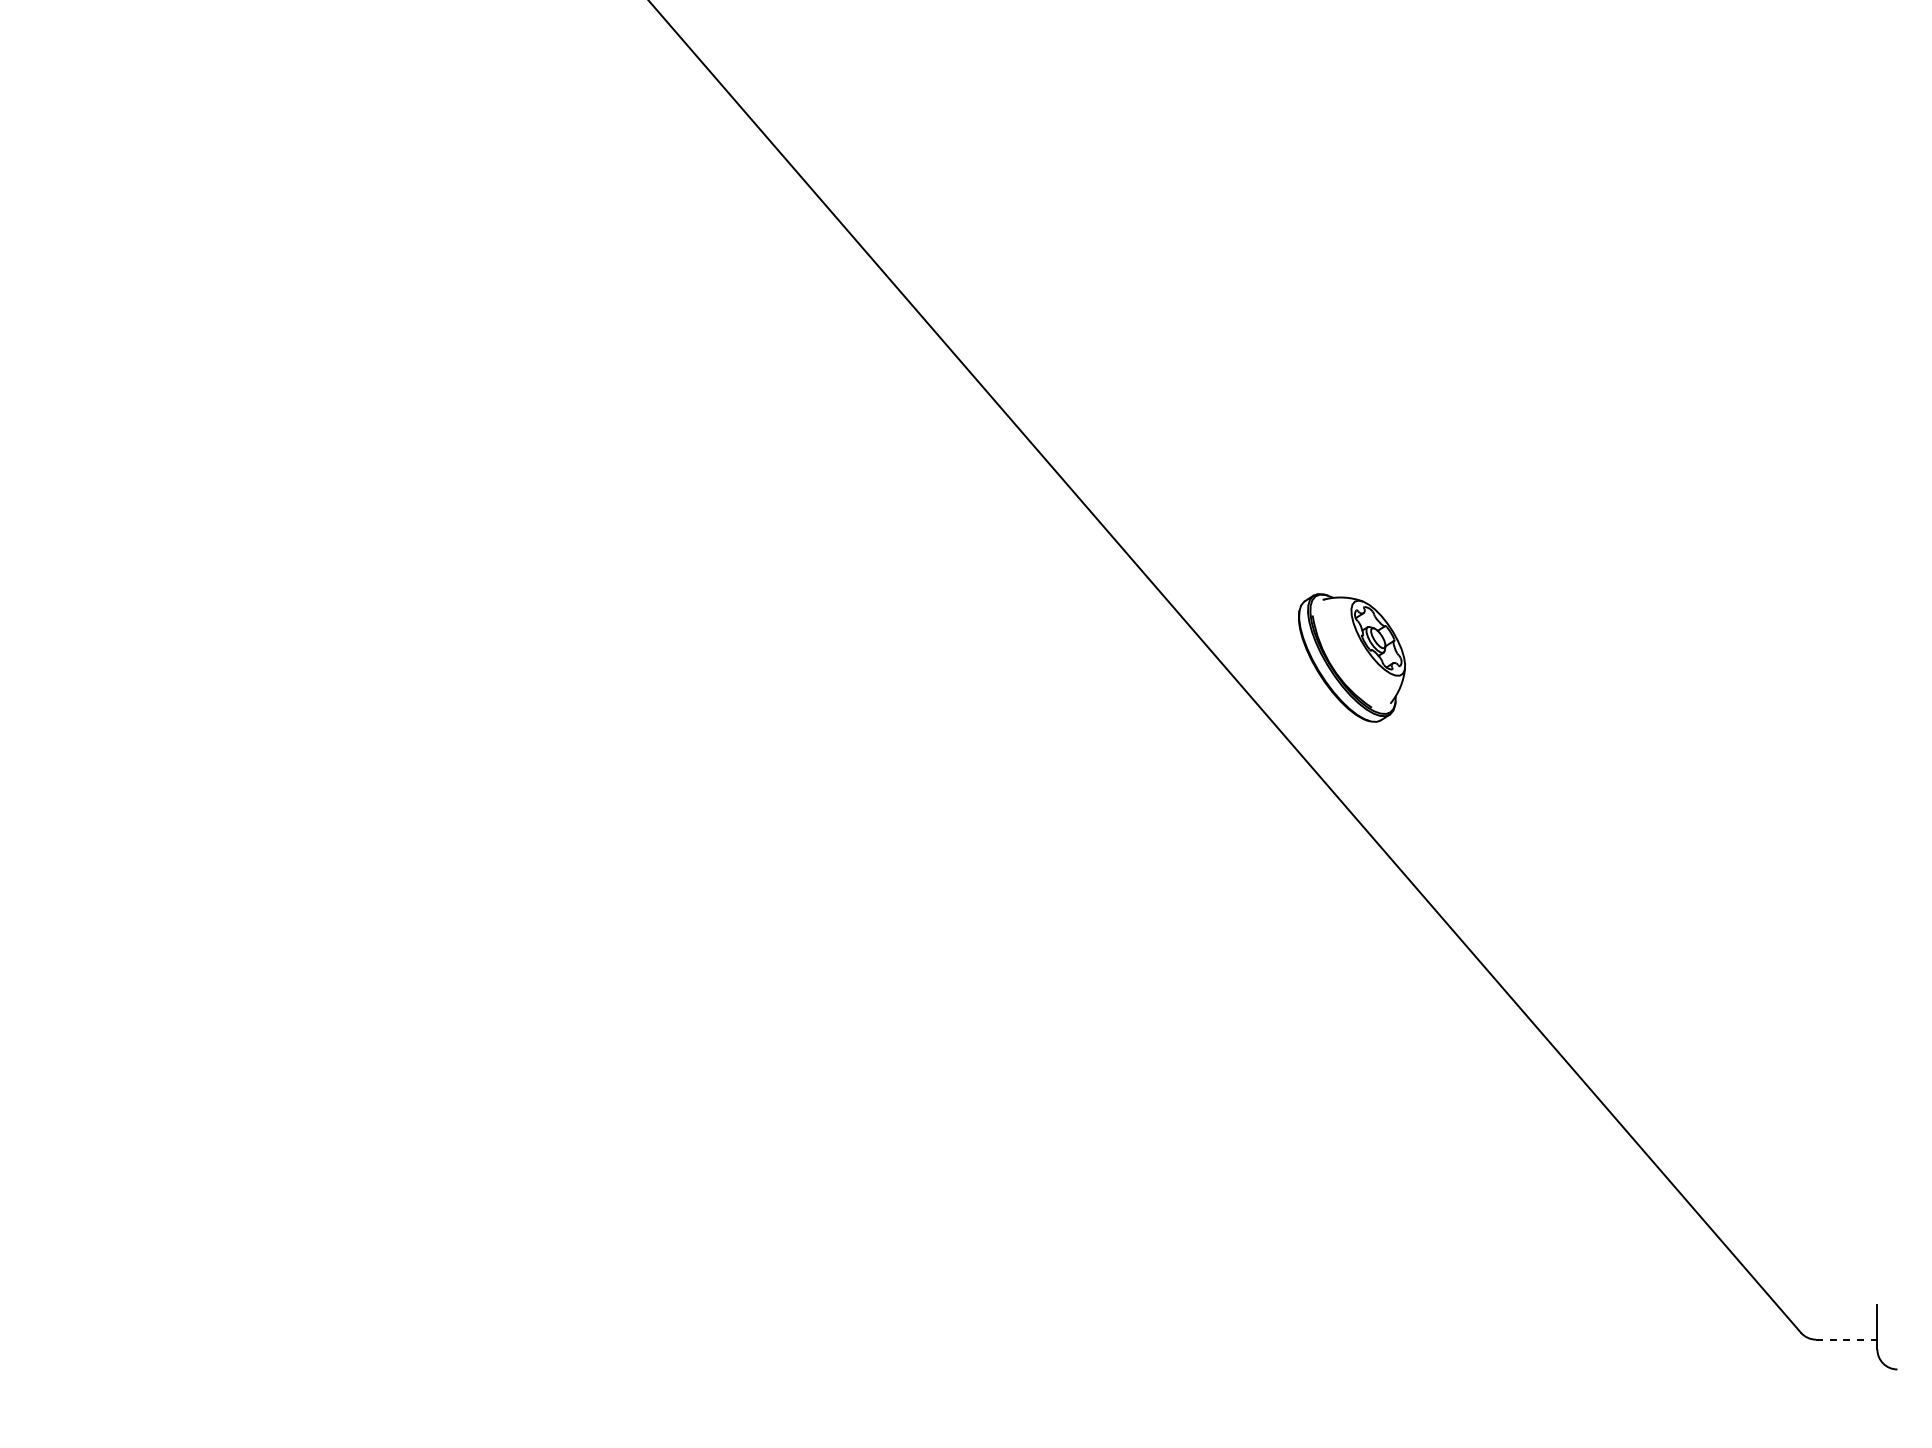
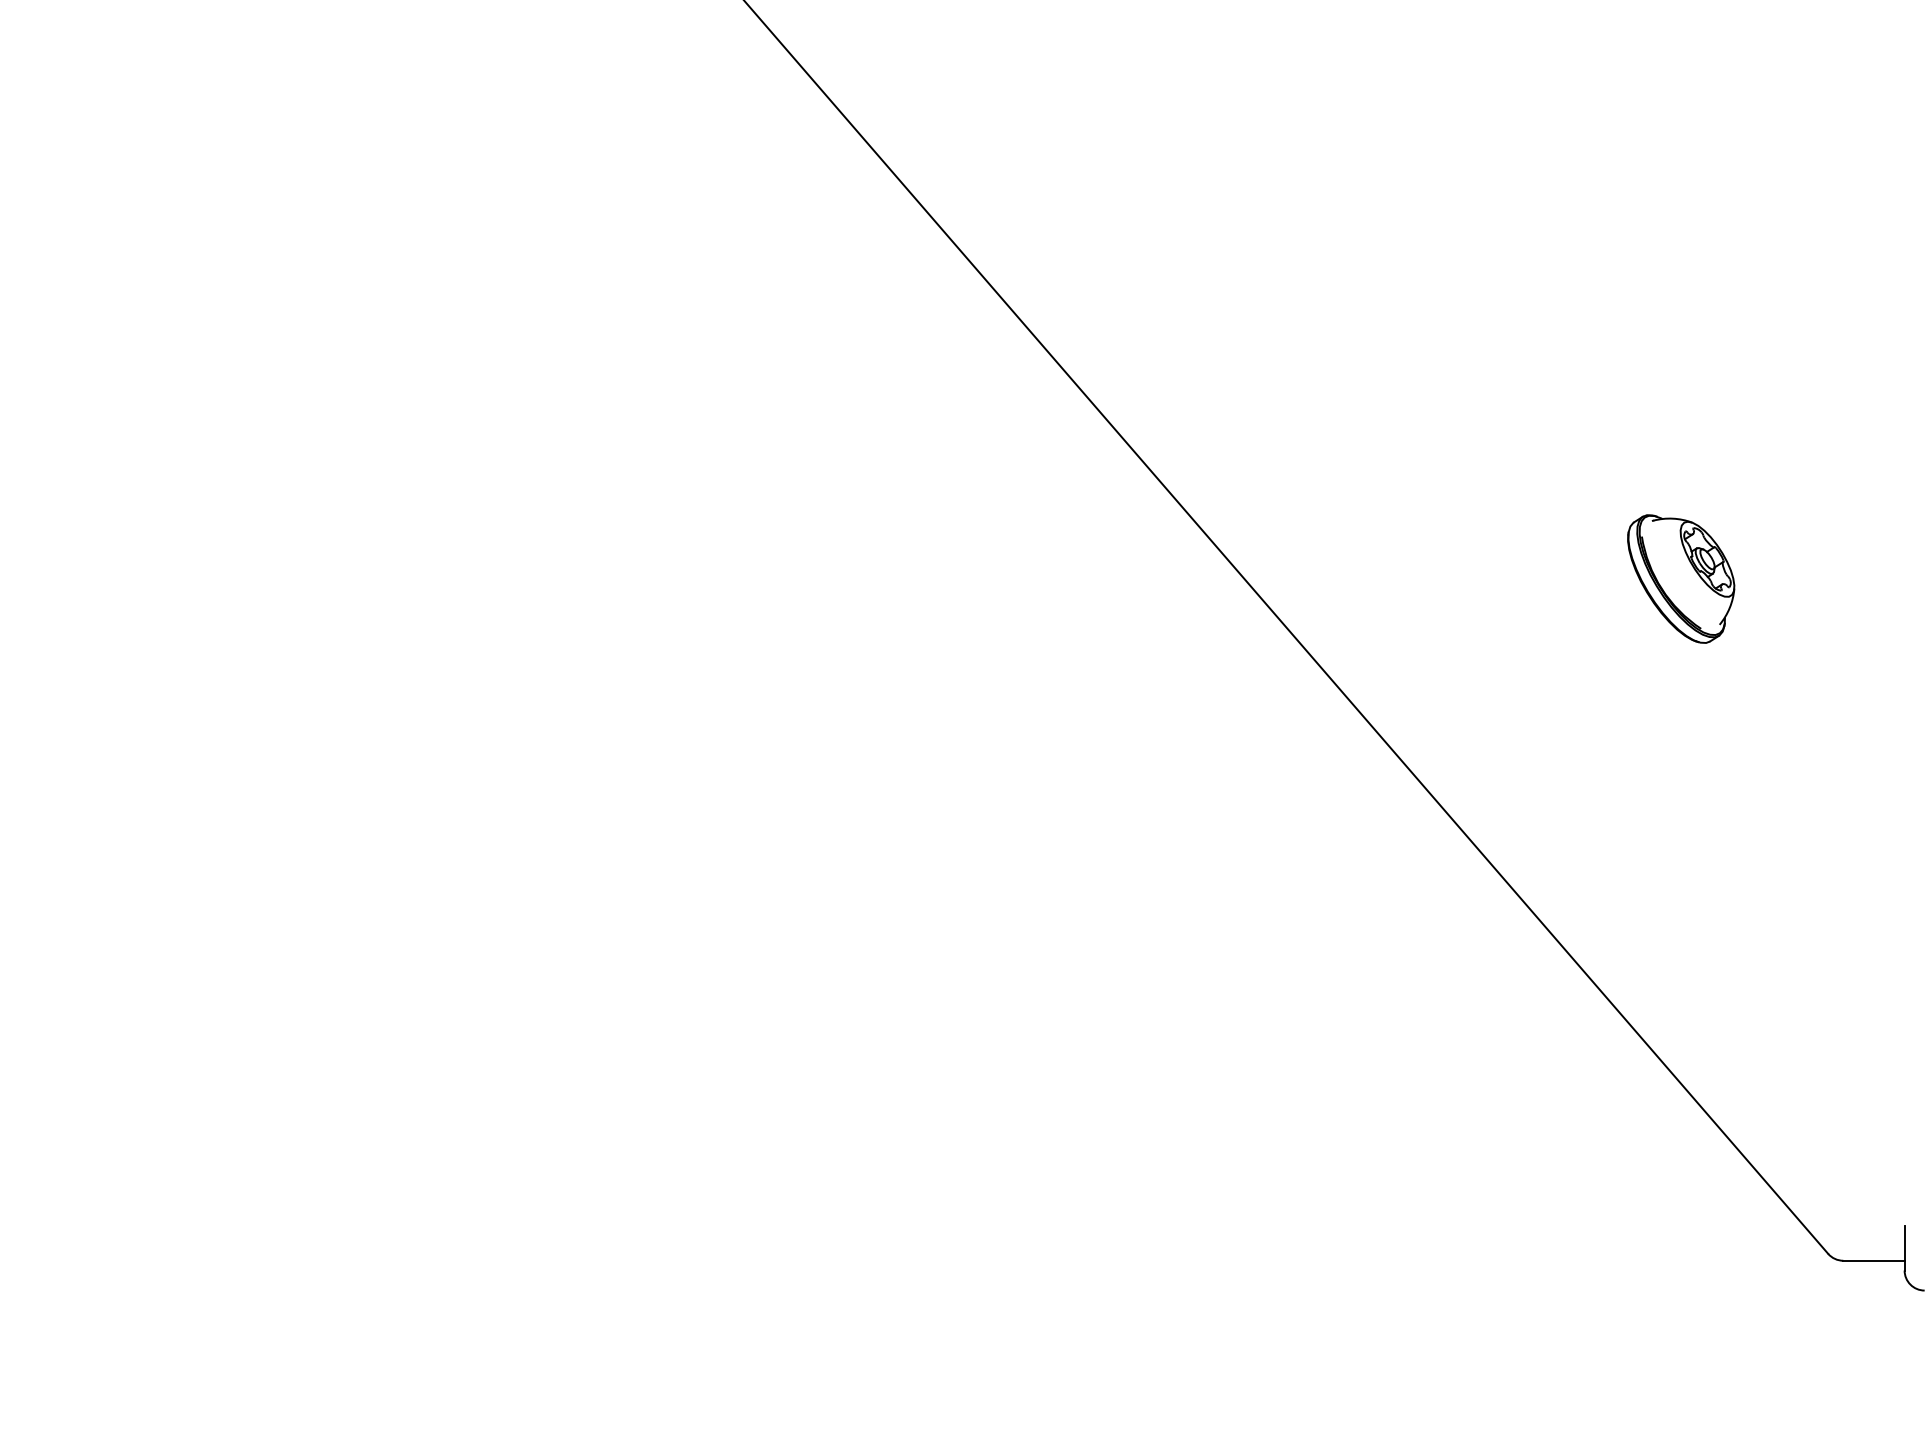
part: (1351, 657) -> (1680, 578), moved
line: (1846, 1339) -> (1873, 1260), dashed -> solid

